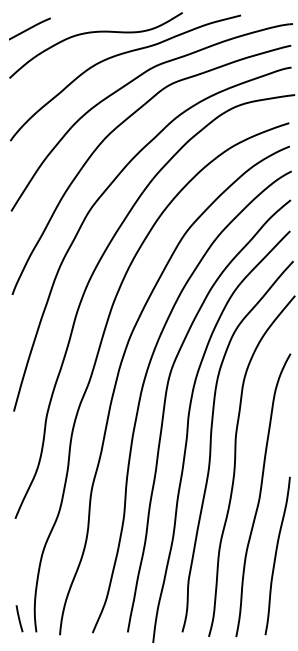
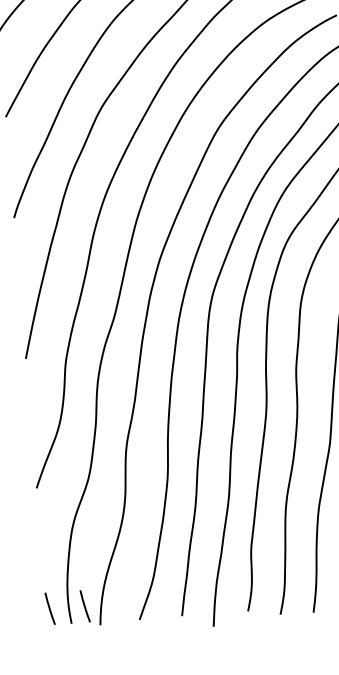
line: (48, 618) -> (85, 606), added

